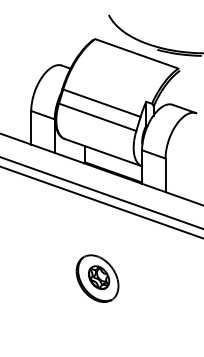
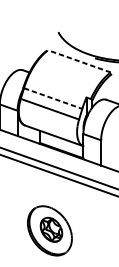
line: (136, 53) -> (79, 61), solid -> dashed
line: (102, 103) -> (53, 98), solid -> dashed
part: (97, 278) -> (49, 230), size x1.4

